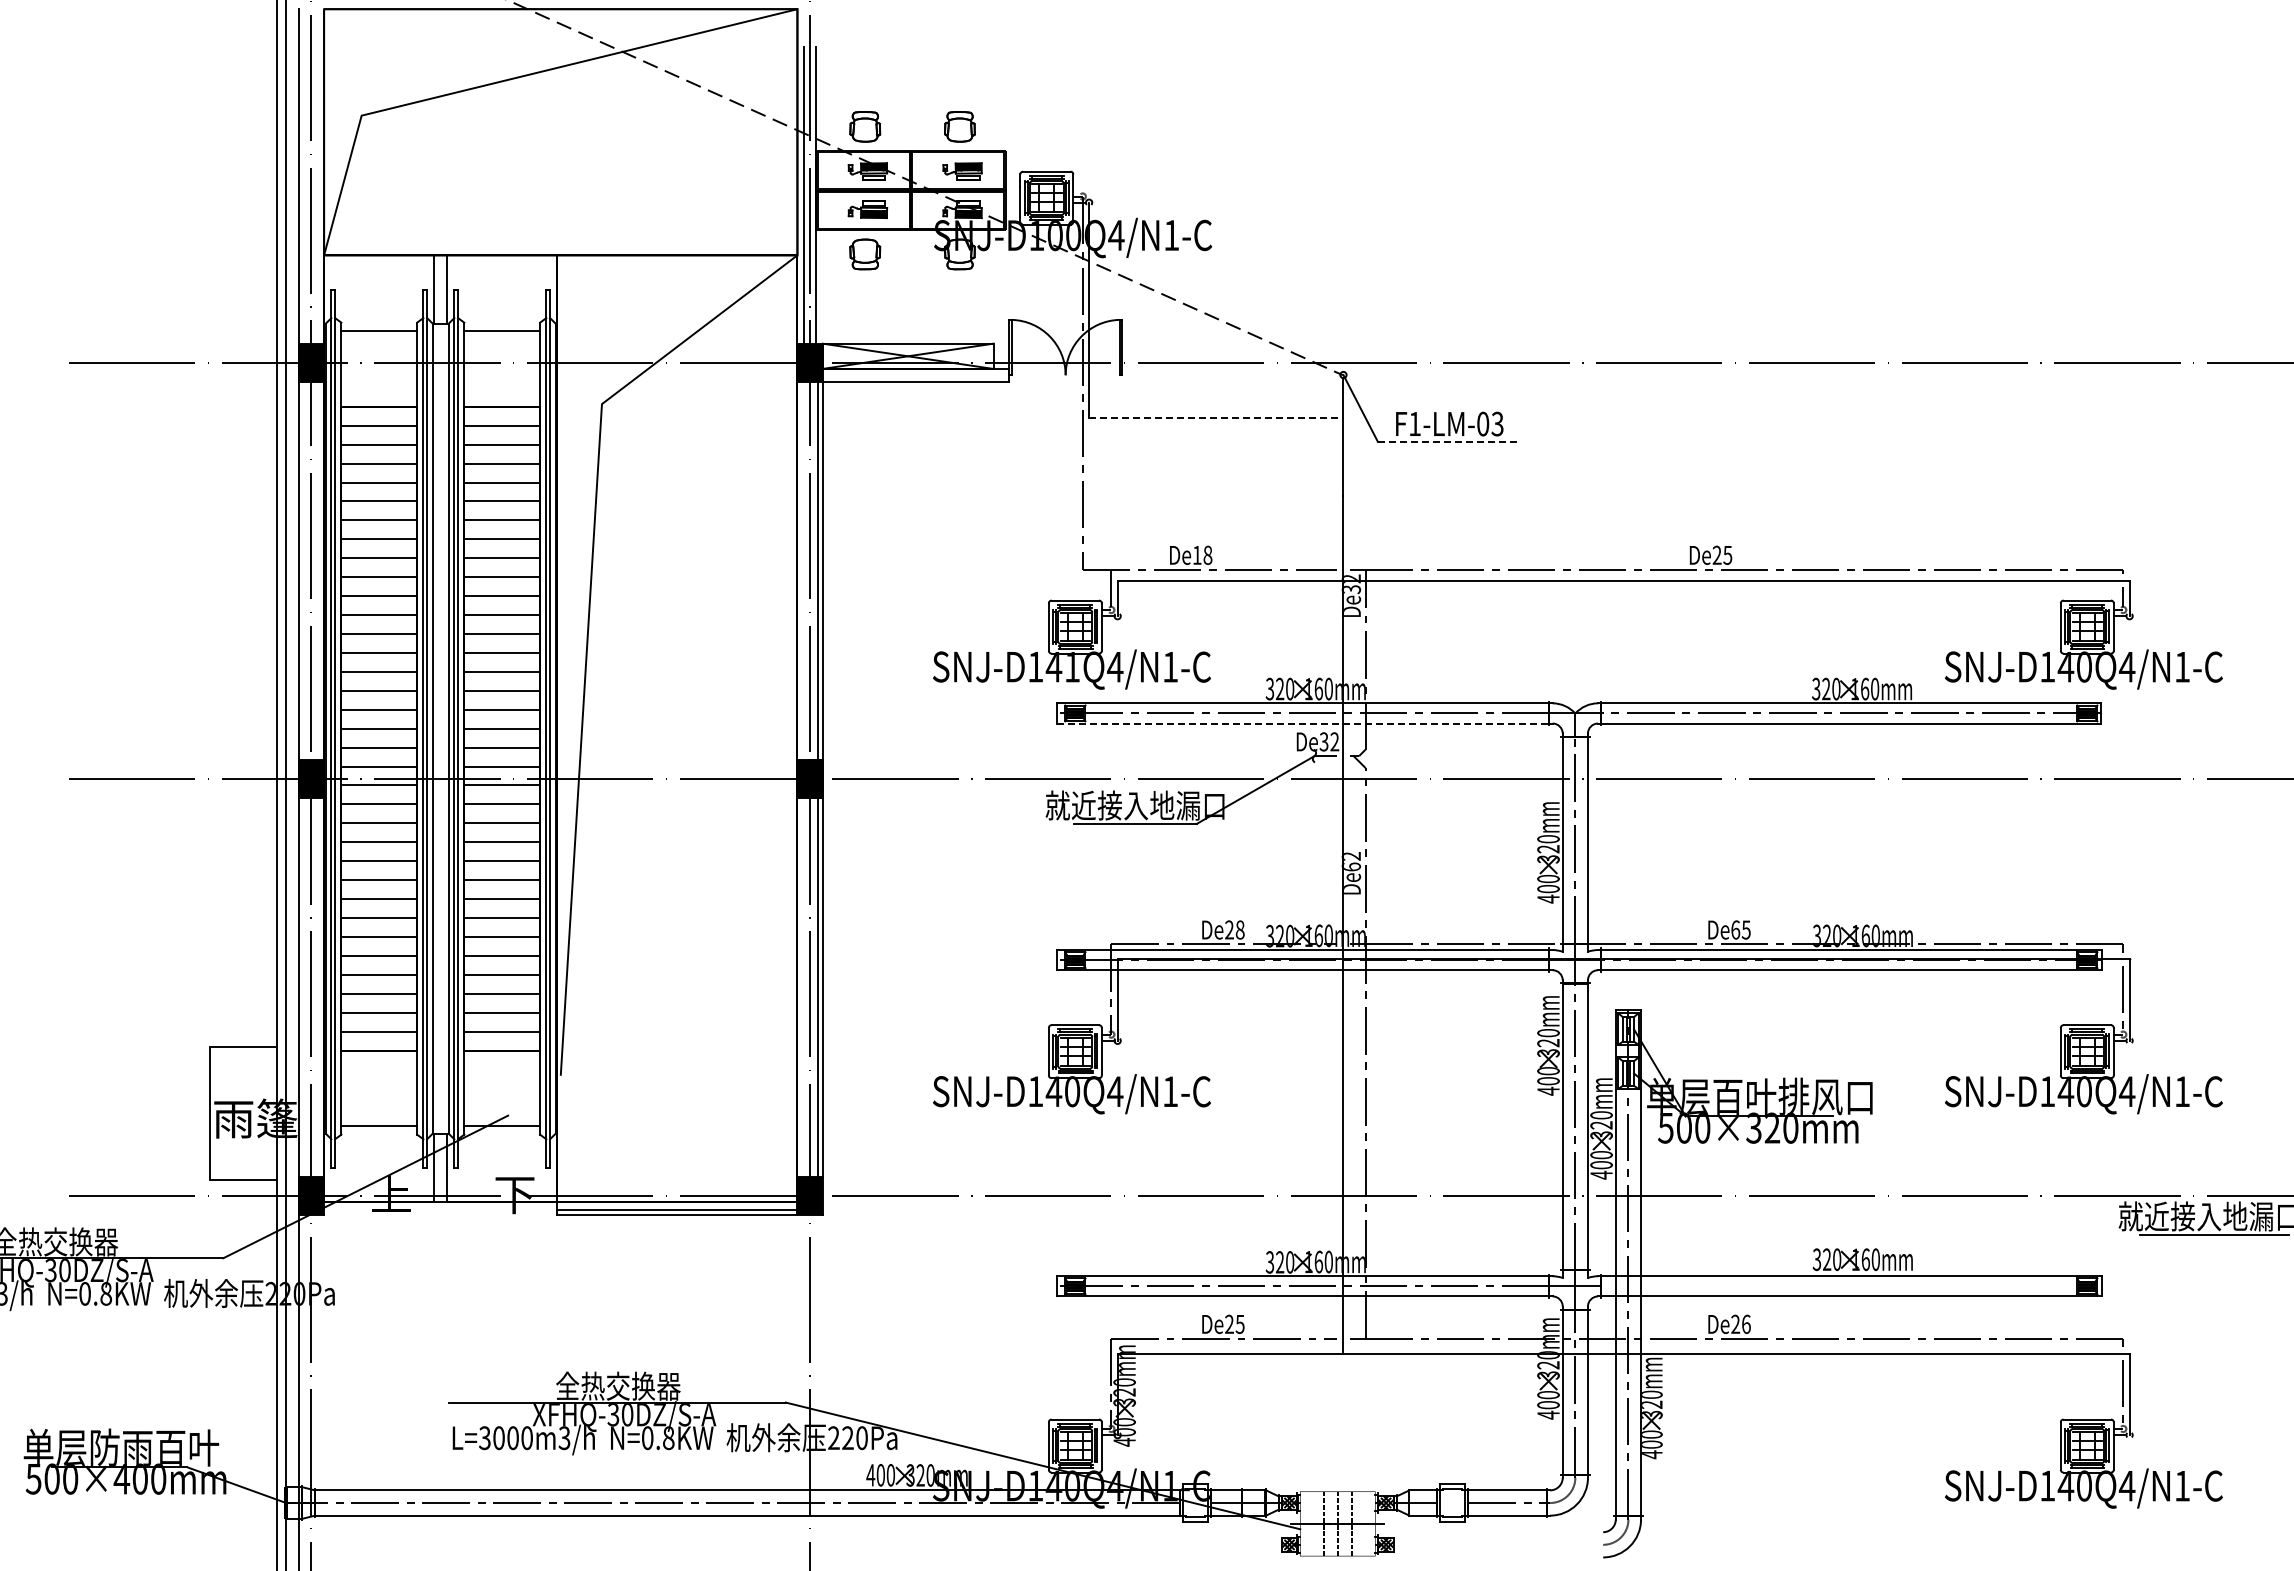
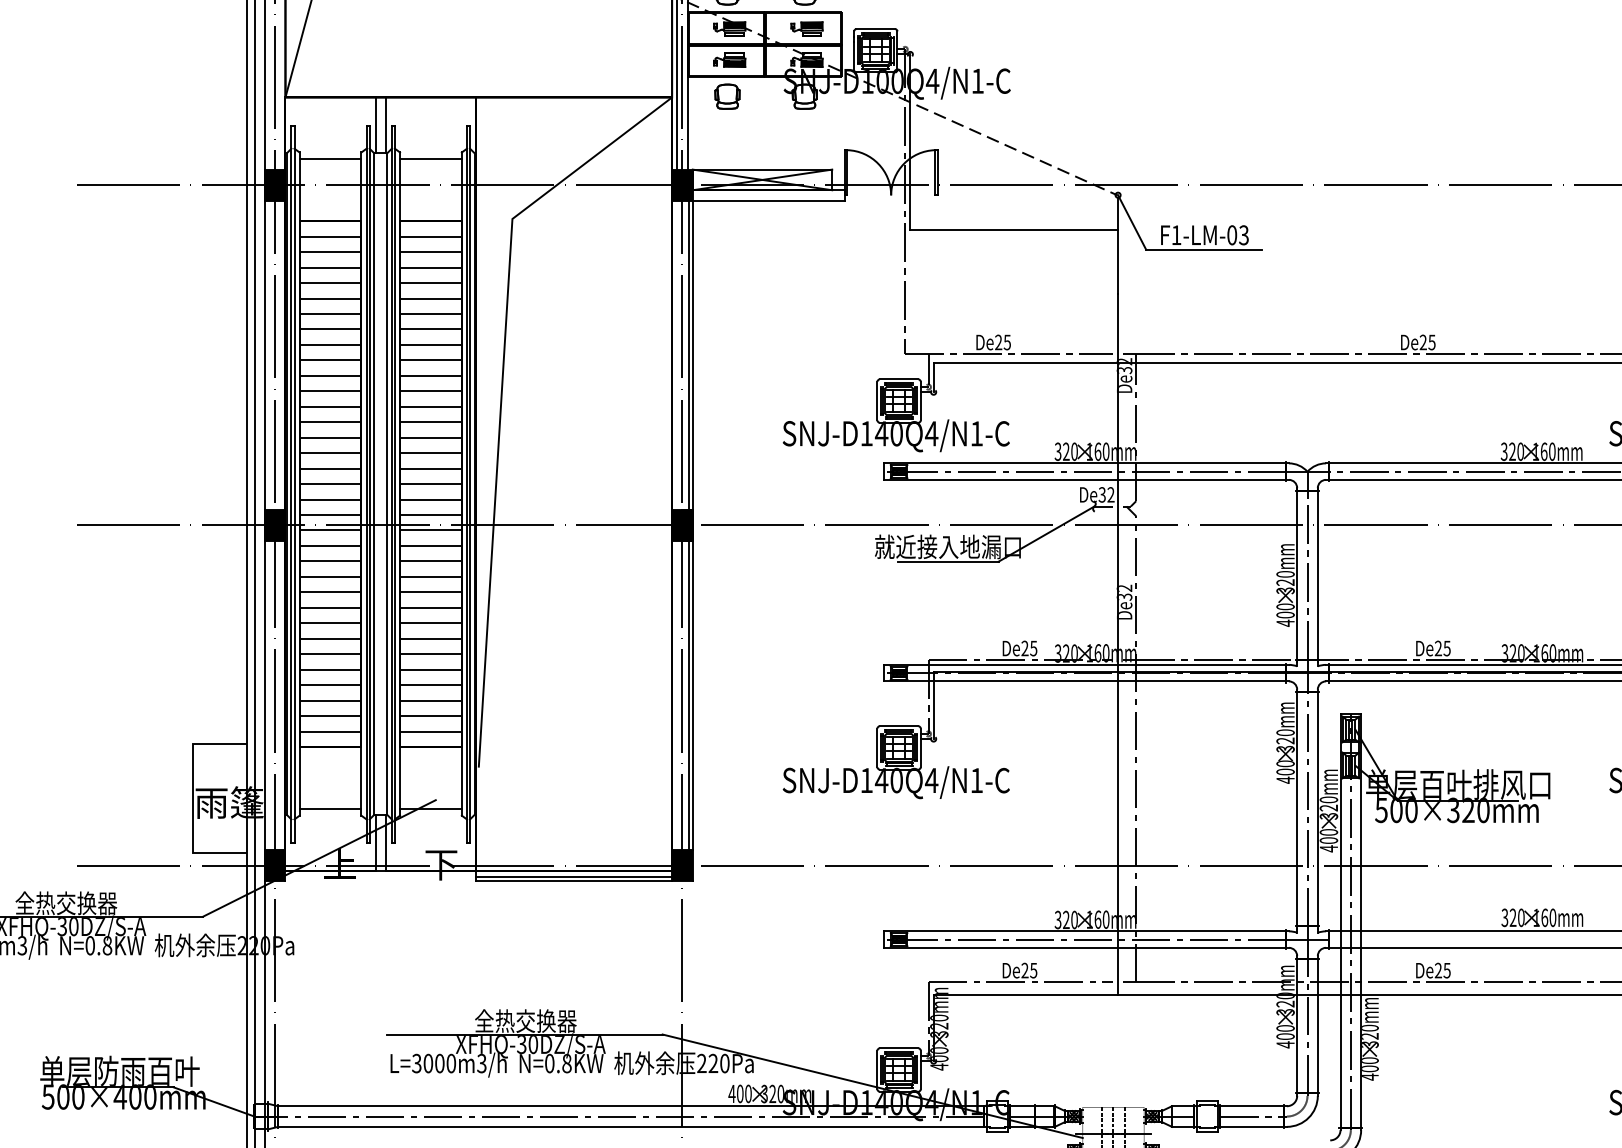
line: (1216, 417) -> (1014, 229), dashed -> solid
line: (1449, 441) -> (1204, 249), dashed -> solid
text: (1202, 554) -> (1002, 341), De18 -> De25
text: (1072, 666) -> (896, 433), SNJ-D141Q4/N1-C -> SNJ-D140Q4/N1-C
line: (1303, 723) -> (1085, 479), dashed -> solid
text: (1350, 866) -> (1123, 596), De62 -> De32
text: (1239, 929) -> (1033, 648), De28 -> De25
text: (1735, 929) -> (1438, 648), De65 -> De25
text: (1745, 1323) -> (1446, 969), De26 -> De25

